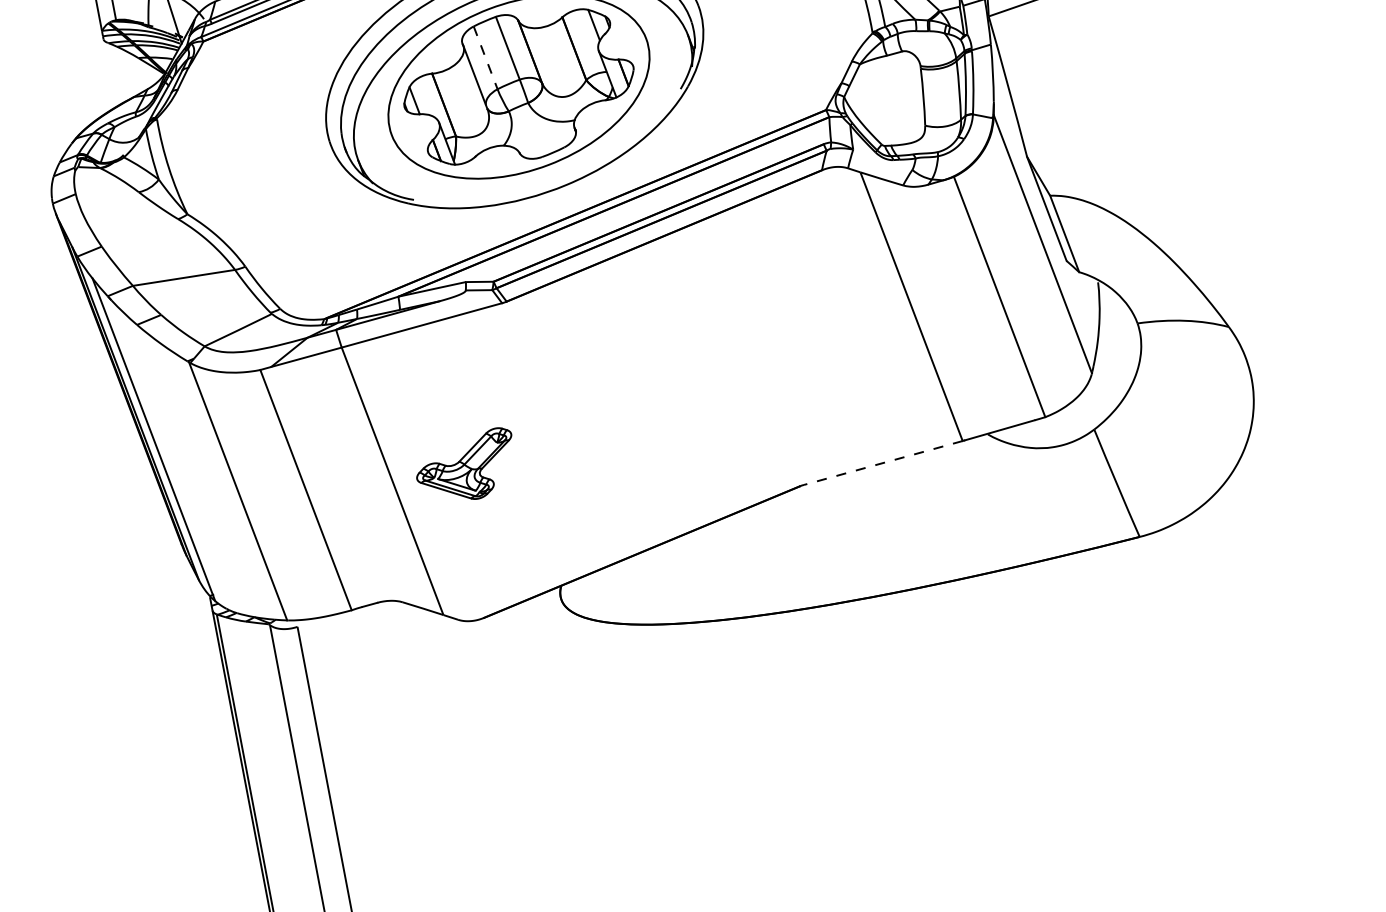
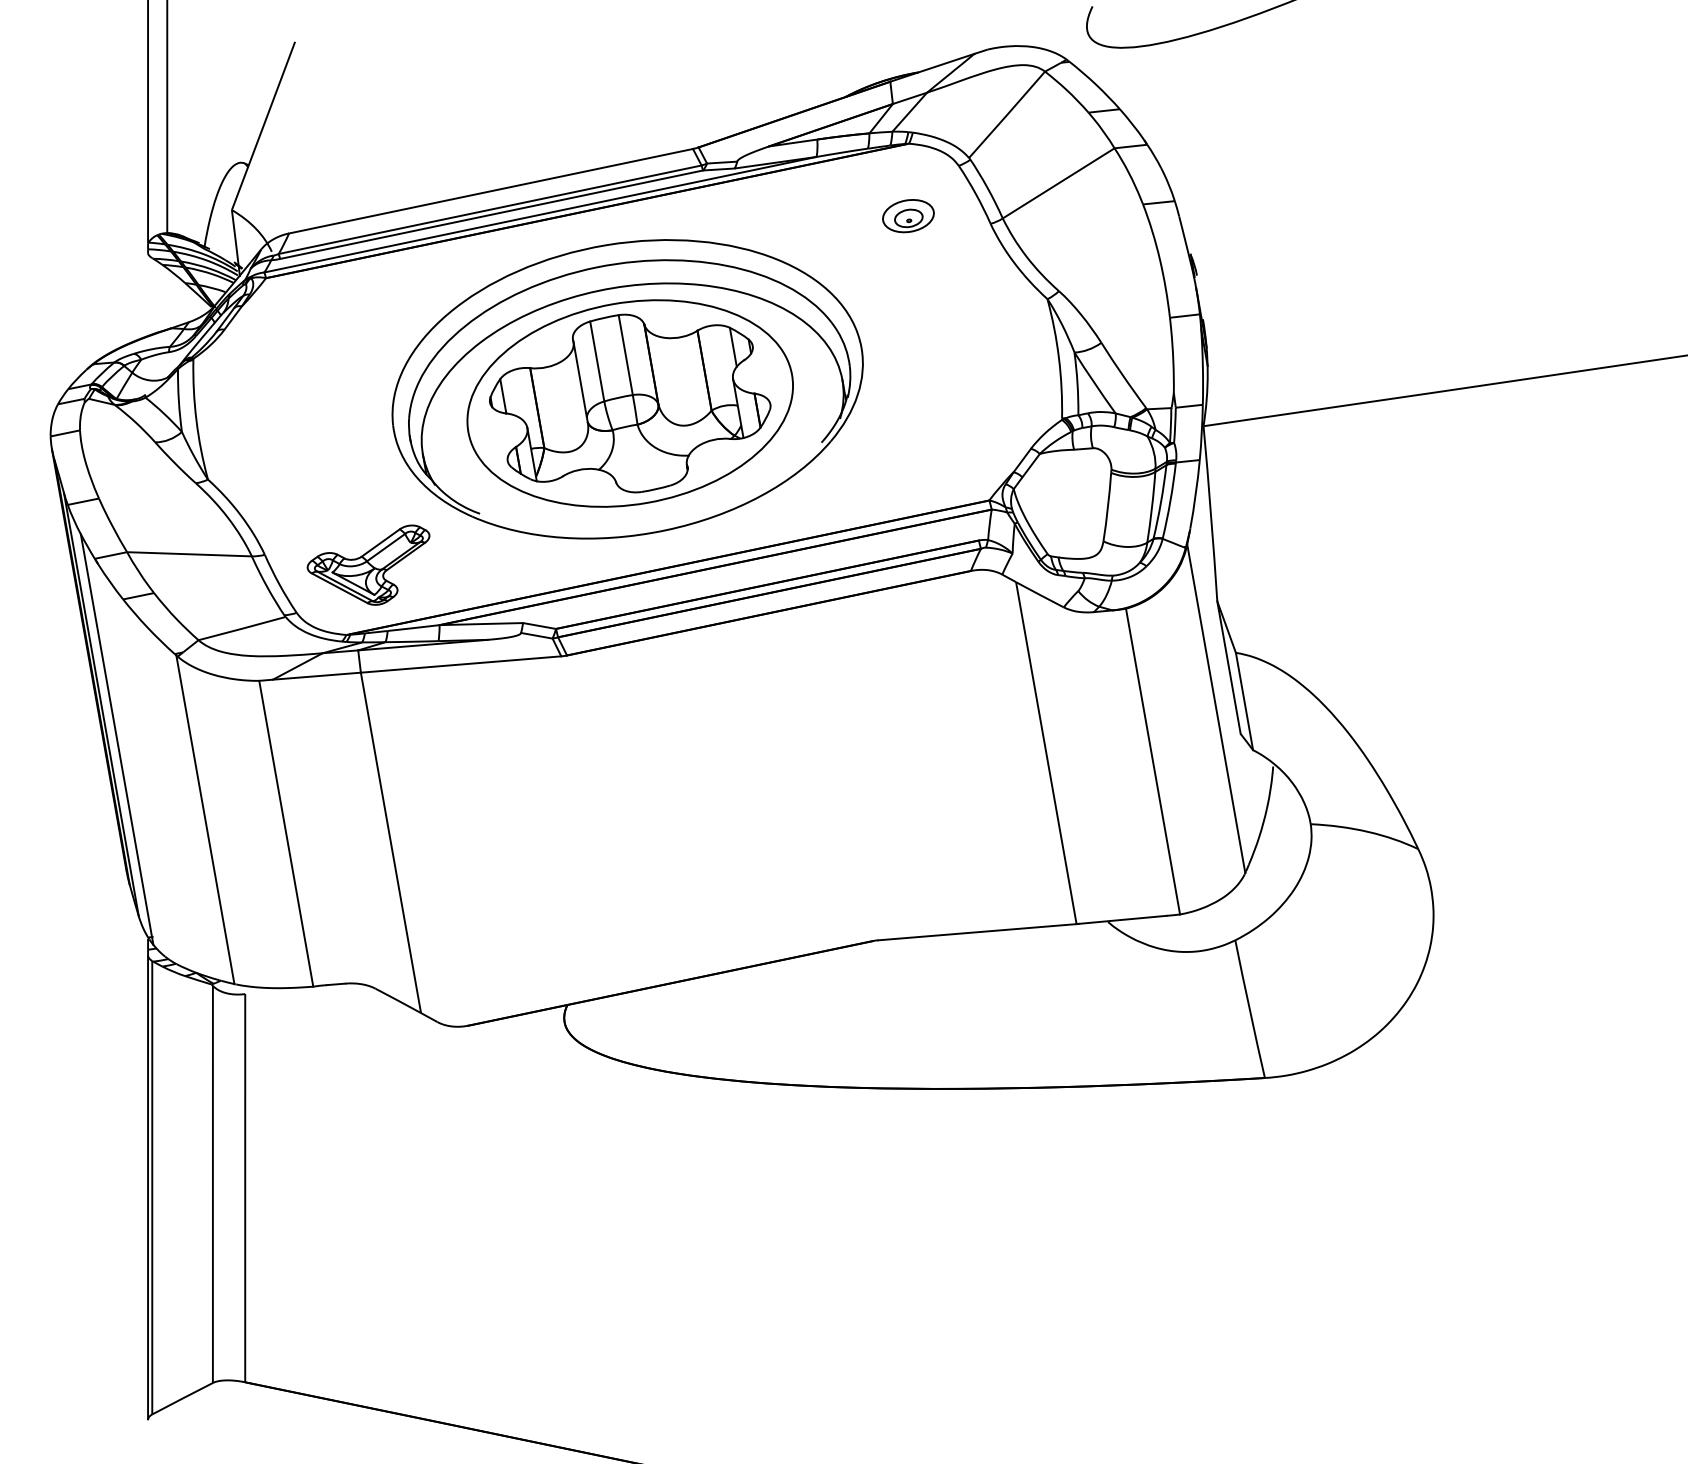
line: (485, 57) -> (597, 361), dashed -> solid
line: (883, 463) -> (977, 932), dashed -> solid
part: (466, 466) -> (368, 564), moved

